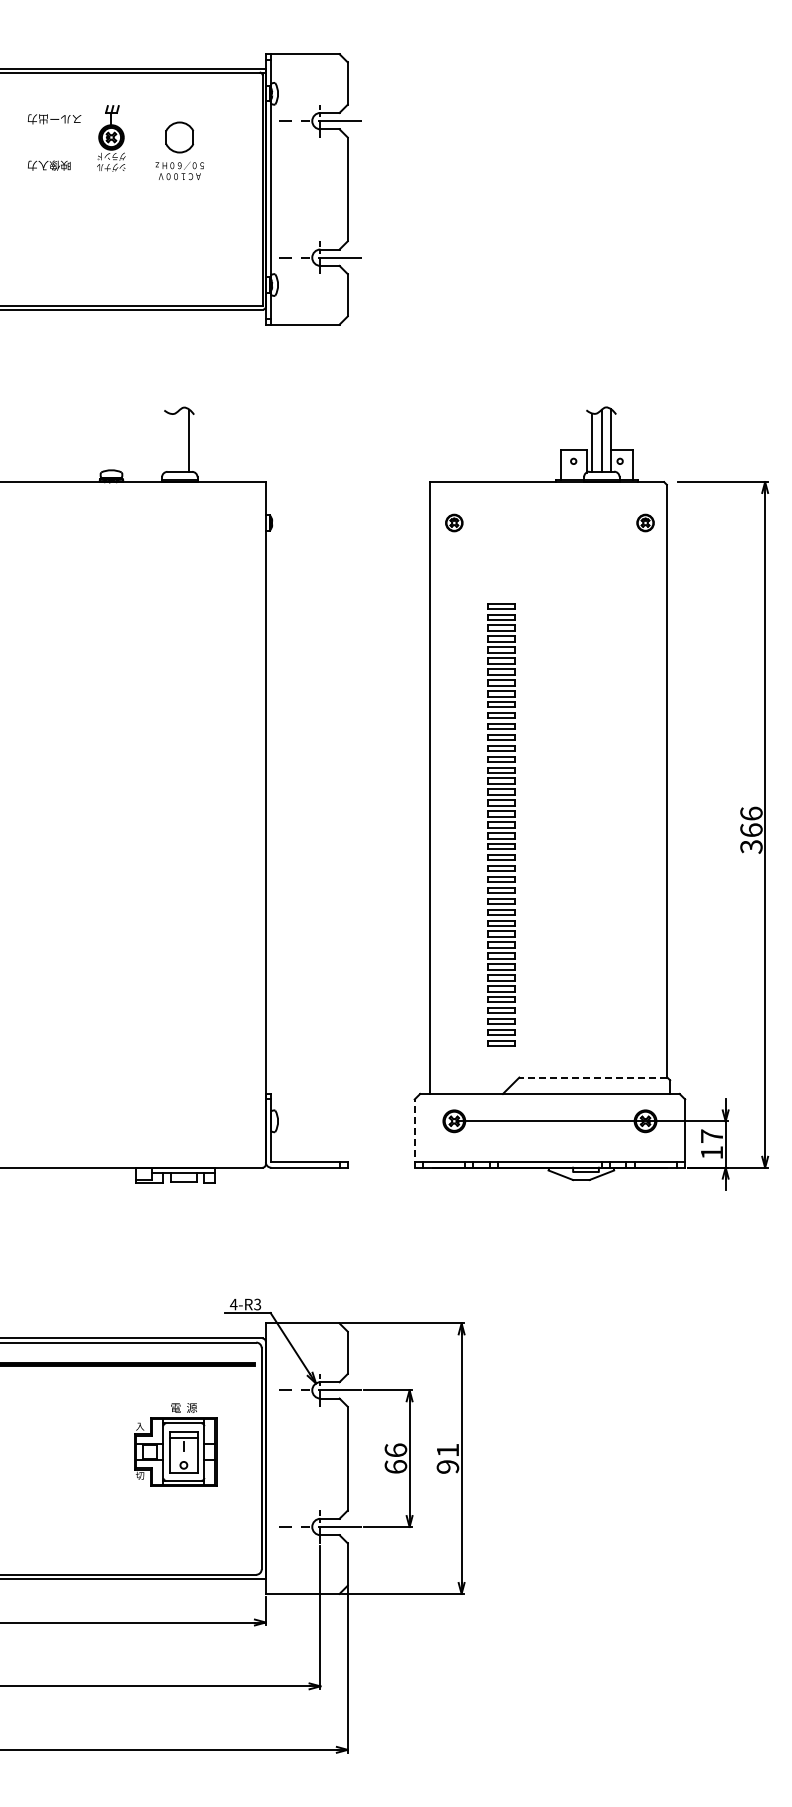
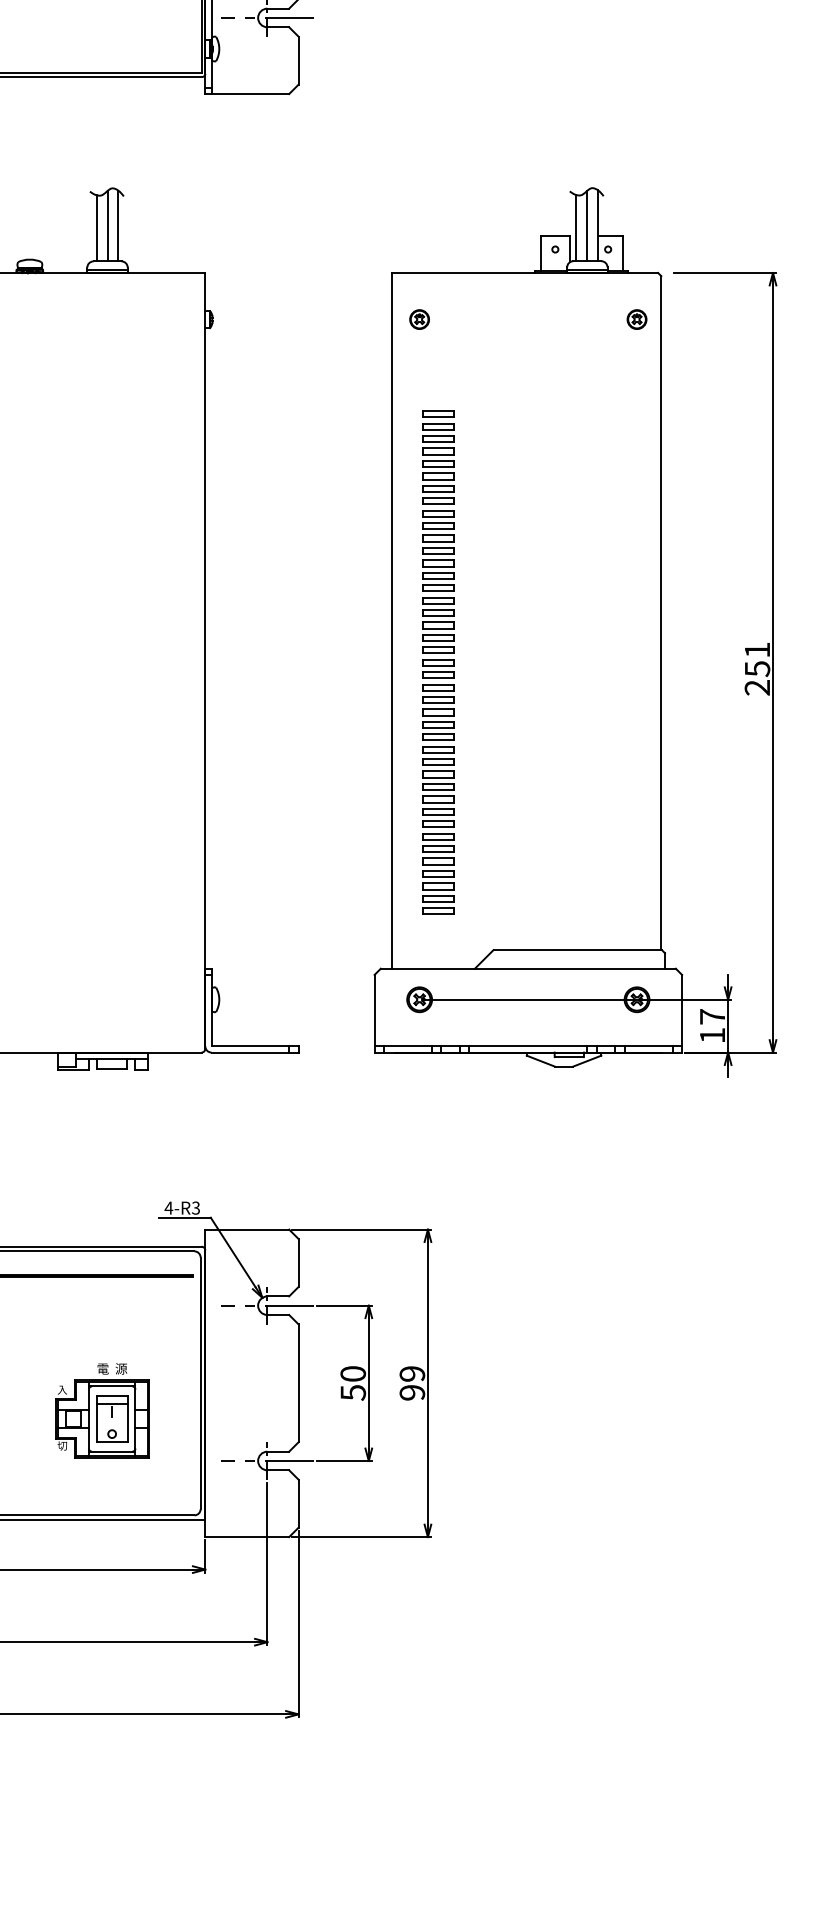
line: (179, 440) -> (107, 225), added
line: (170, 442) -> (96, 228), added
part: (501, 824) -> (438, 662), moved
text: (751, 829) -> (757, 668), 366 -> 251
line: (592, 1077) -> (576, 949), dashed -> solid
line: (414, 1133) -> (374, 1013), dashed -> solid
part: (175, 1444) -> (102, 1410), moved
text: (447, 1450) -> (411, 1374), 91 -> 99
text: (395, 1458) -> (352, 1383), 66 -> 50

